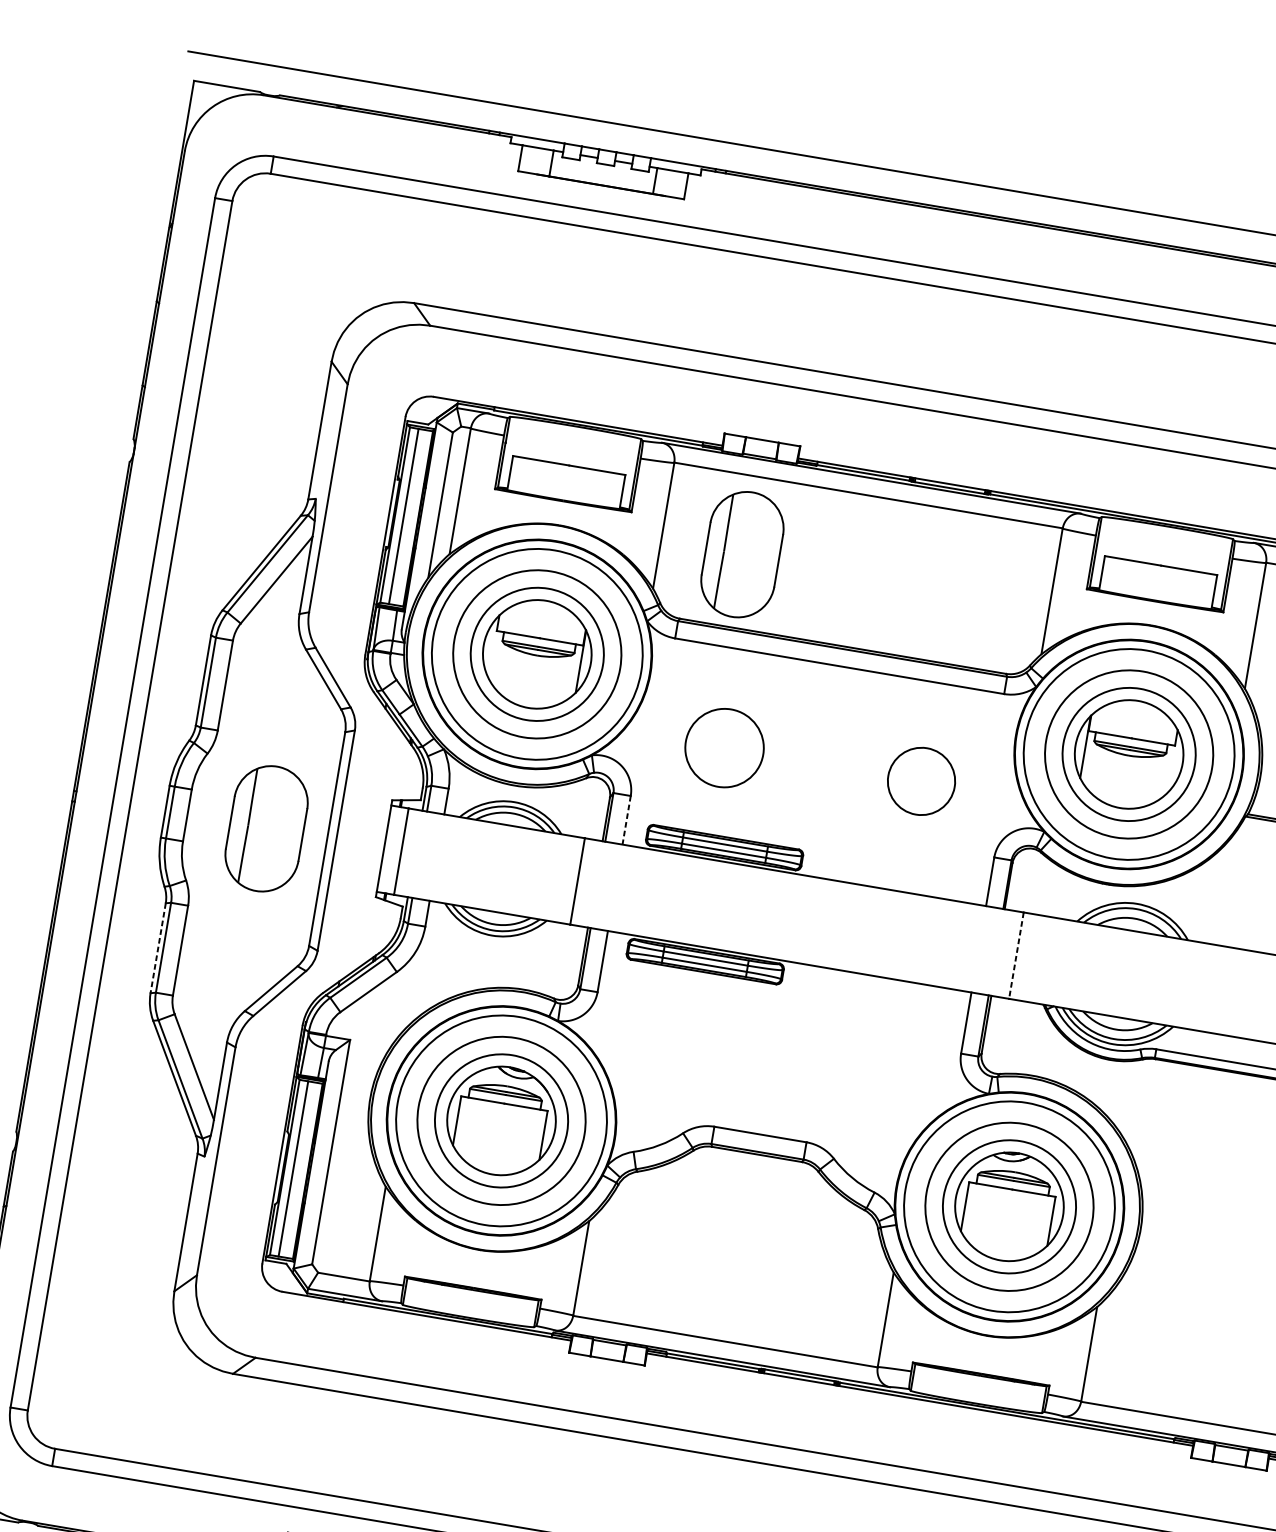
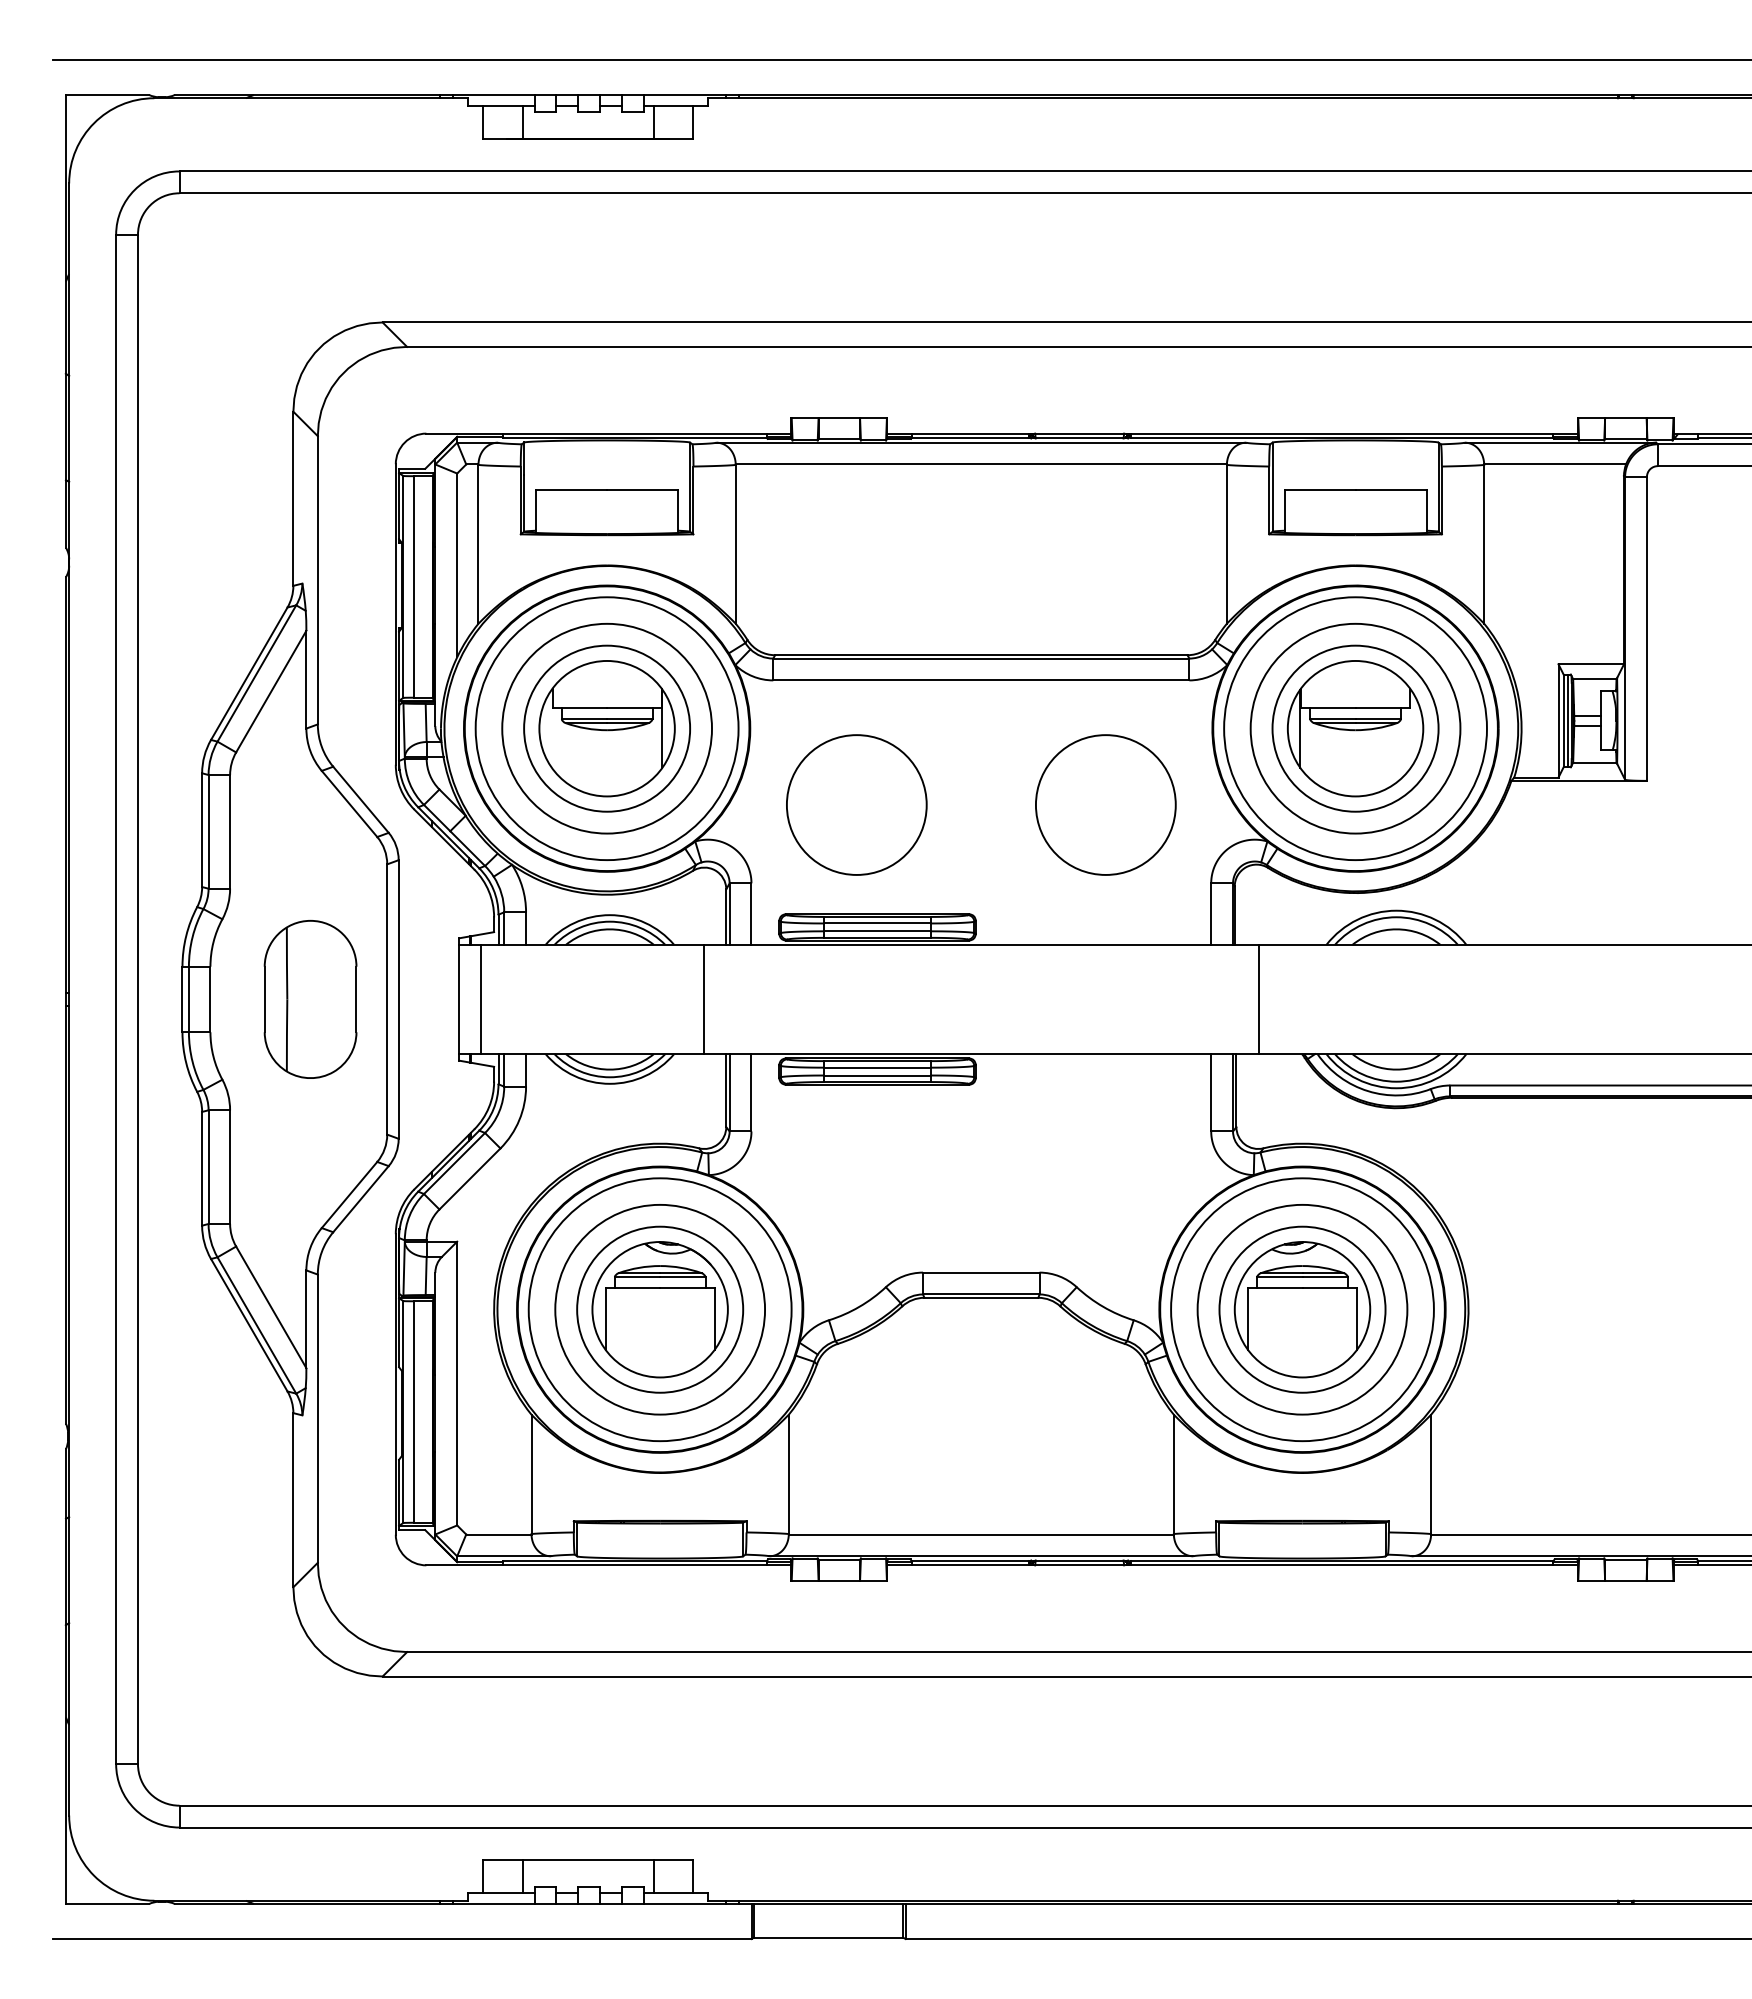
part: (742, 554) -> (838, 563), removed
circle: (724, 747) -> (856, 804), size x1.43
circle: (921, 780) -> (1105, 804), size x1.67
line: (626, 820) -> (751, 914), dashed -> solid
line: (158, 948) -> (202, 1168), dashed -> solid
line: (1016, 955) -> (1258, 999), dashed -> solid

